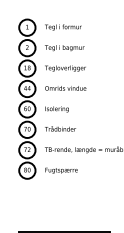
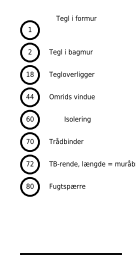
text: (63, 27) -> (76, 18), moved
text: (56, 109) -> (77, 119), moved

